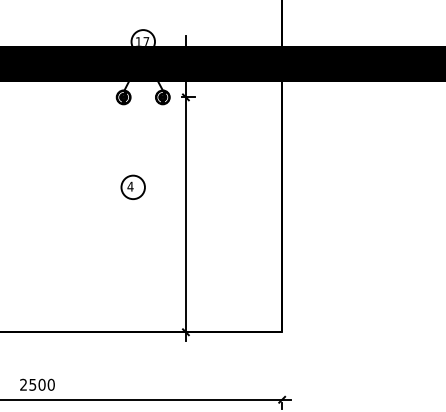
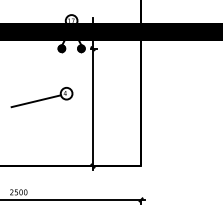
line: (70, 202) -> (35, 101), added

